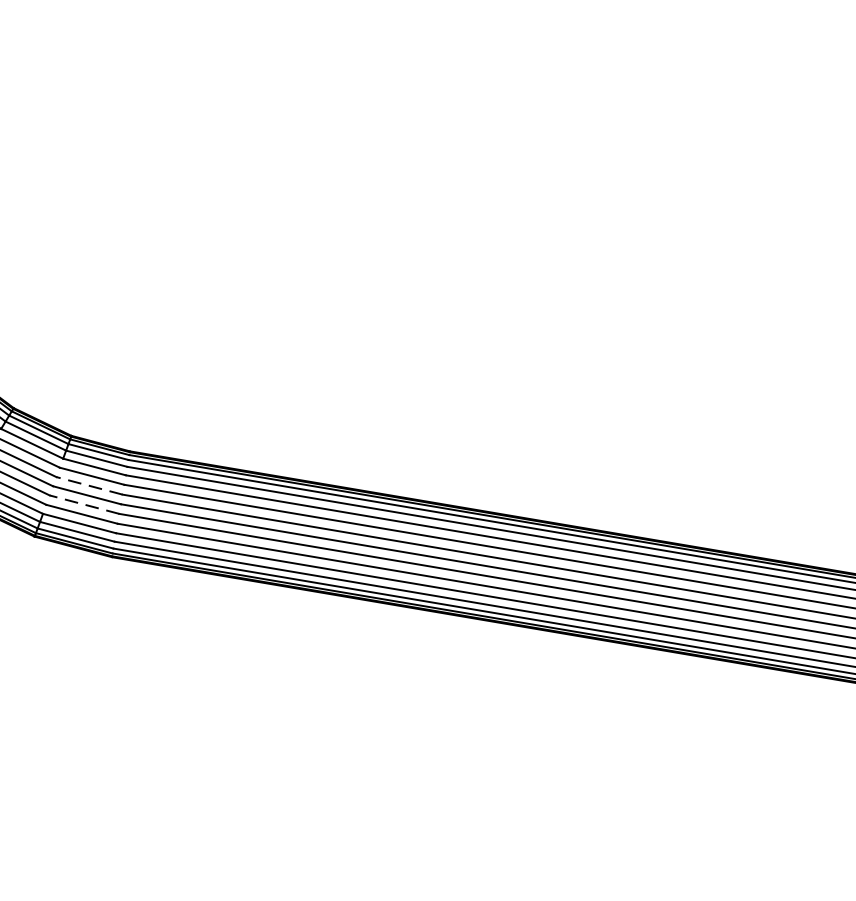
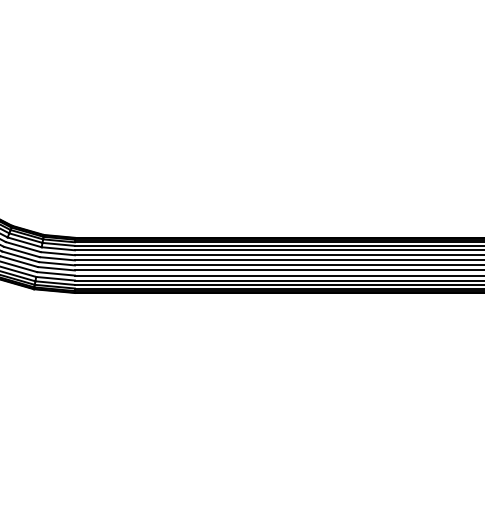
line: (89, 485) -> (57, 258), dashed -> solid
line: (84, 504) -> (56, 268), dashed -> solid

